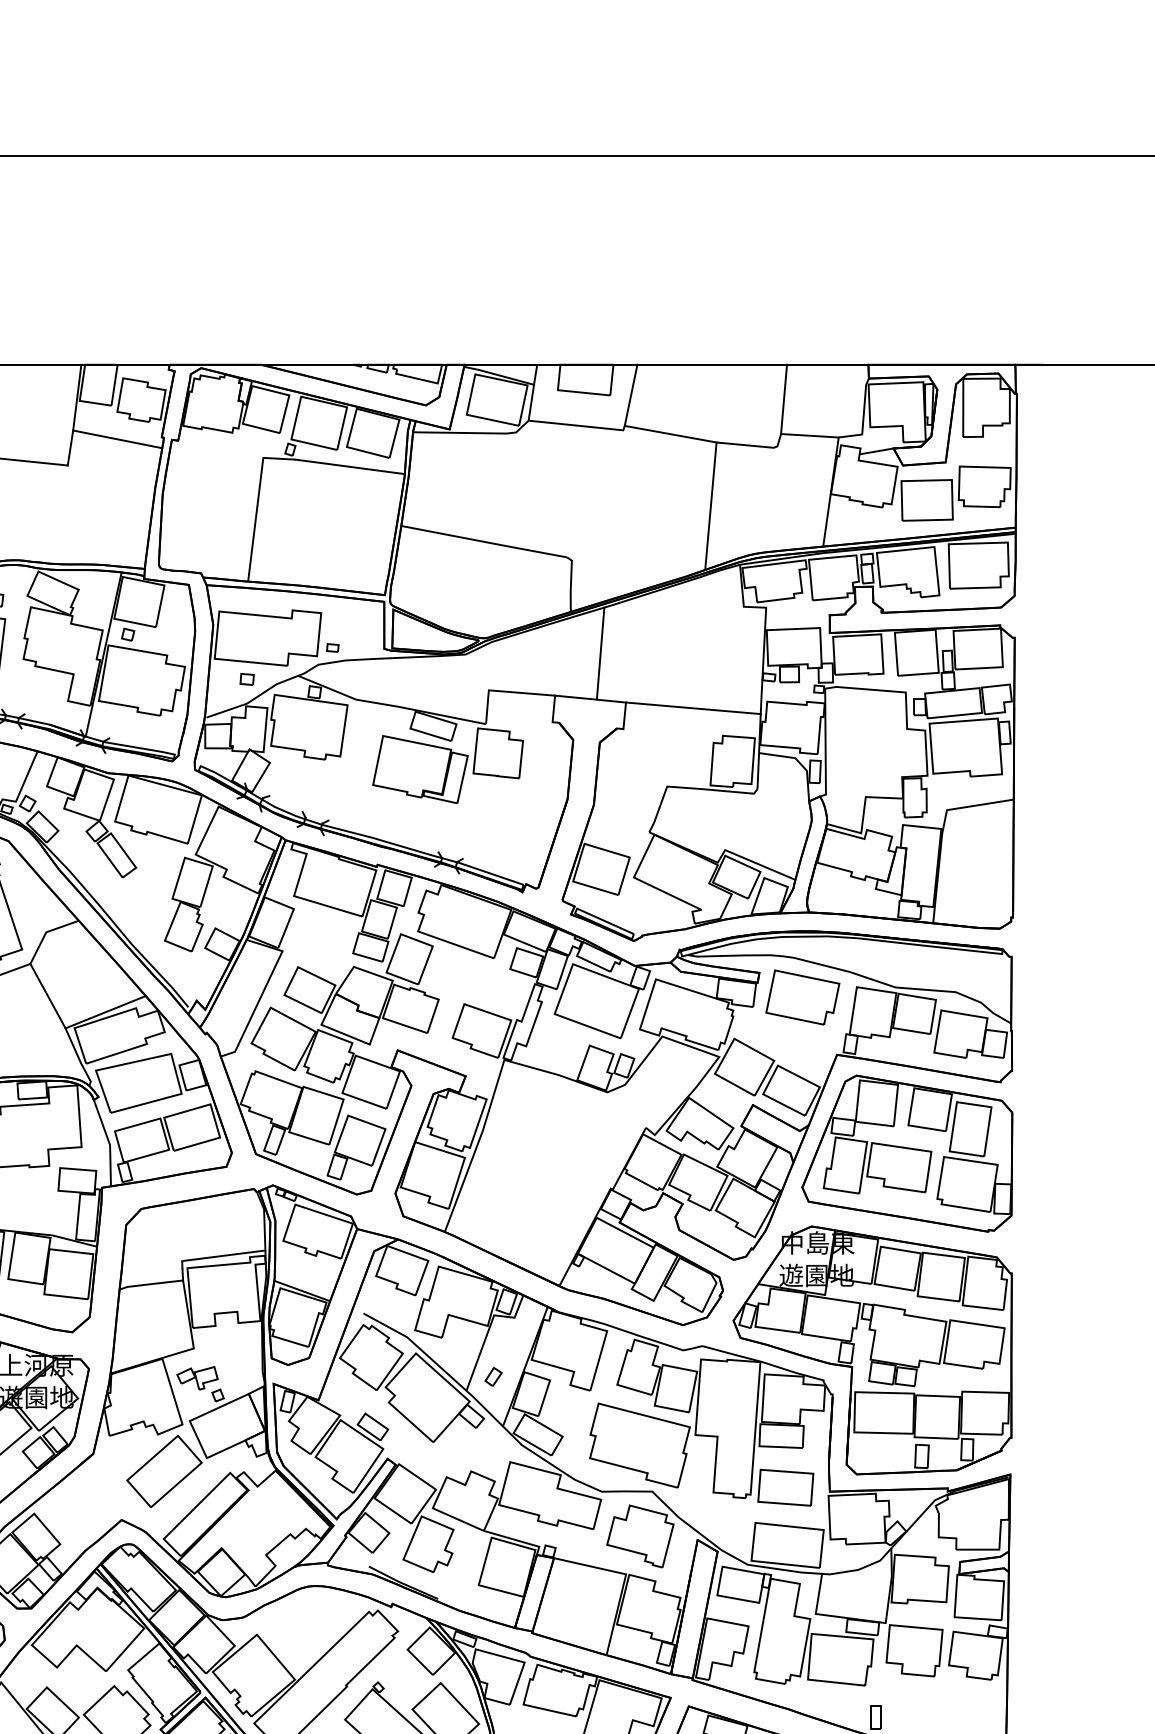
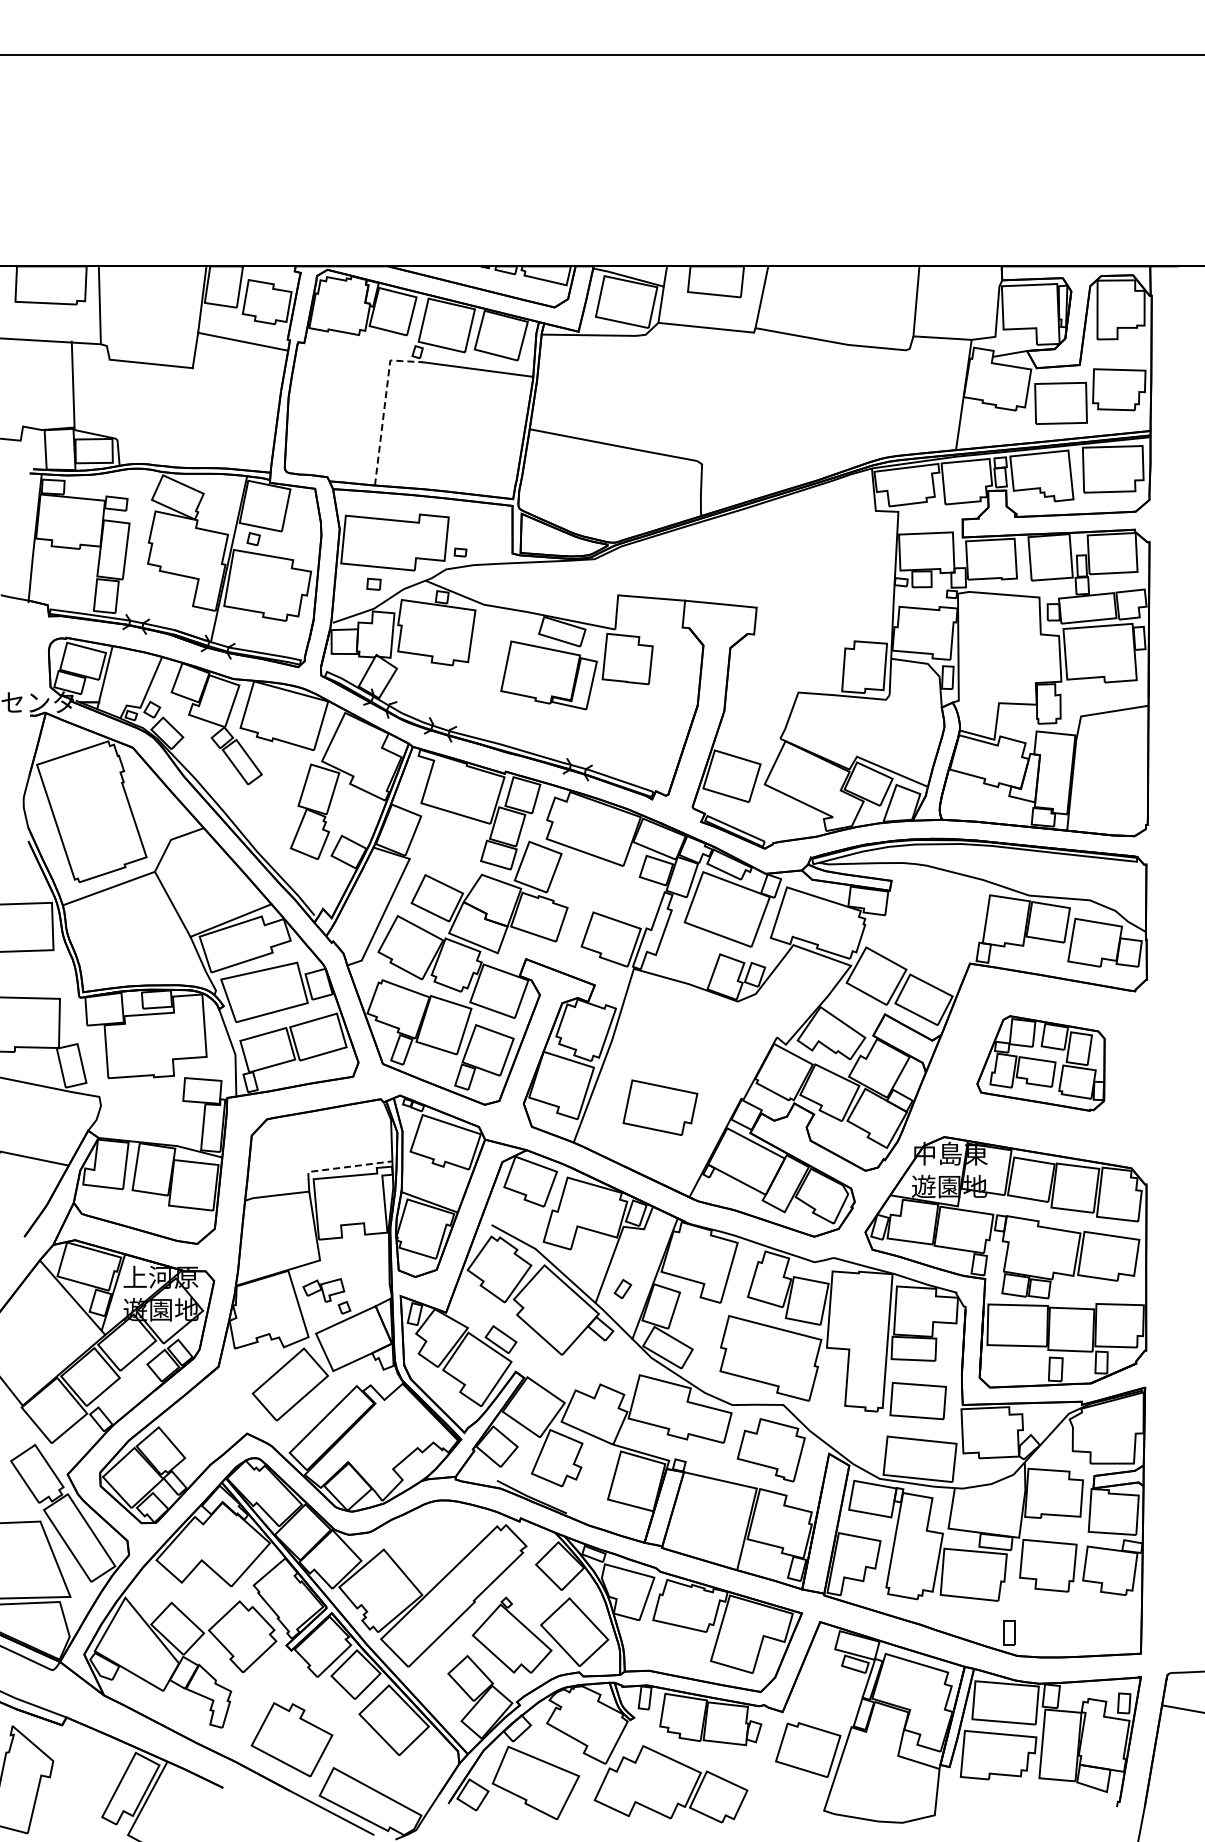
line: (257, 503) -> (384, 406), solid -> dashed
line: (710, 505) -> (842, 408), removed
line: (600, 652) -> (730, 557), removed
line: (693, 708) -> (824, 613), removed
part: (802, 997) -> (660, 1107), moved
part: (906, 1153) -> (1040, 1063), size x0.6
line: (218, 1256) -> (345, 1167), solid -> dashed

